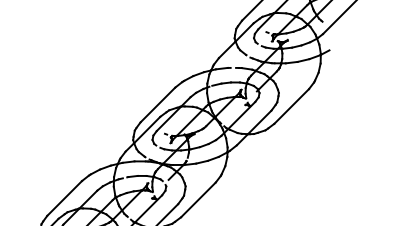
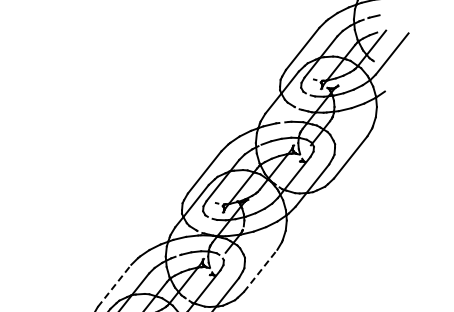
line: (64, 198) -> (114, 285), solid -> dashed
line: (198, 199) -> (260, 270), solid -> dashed

